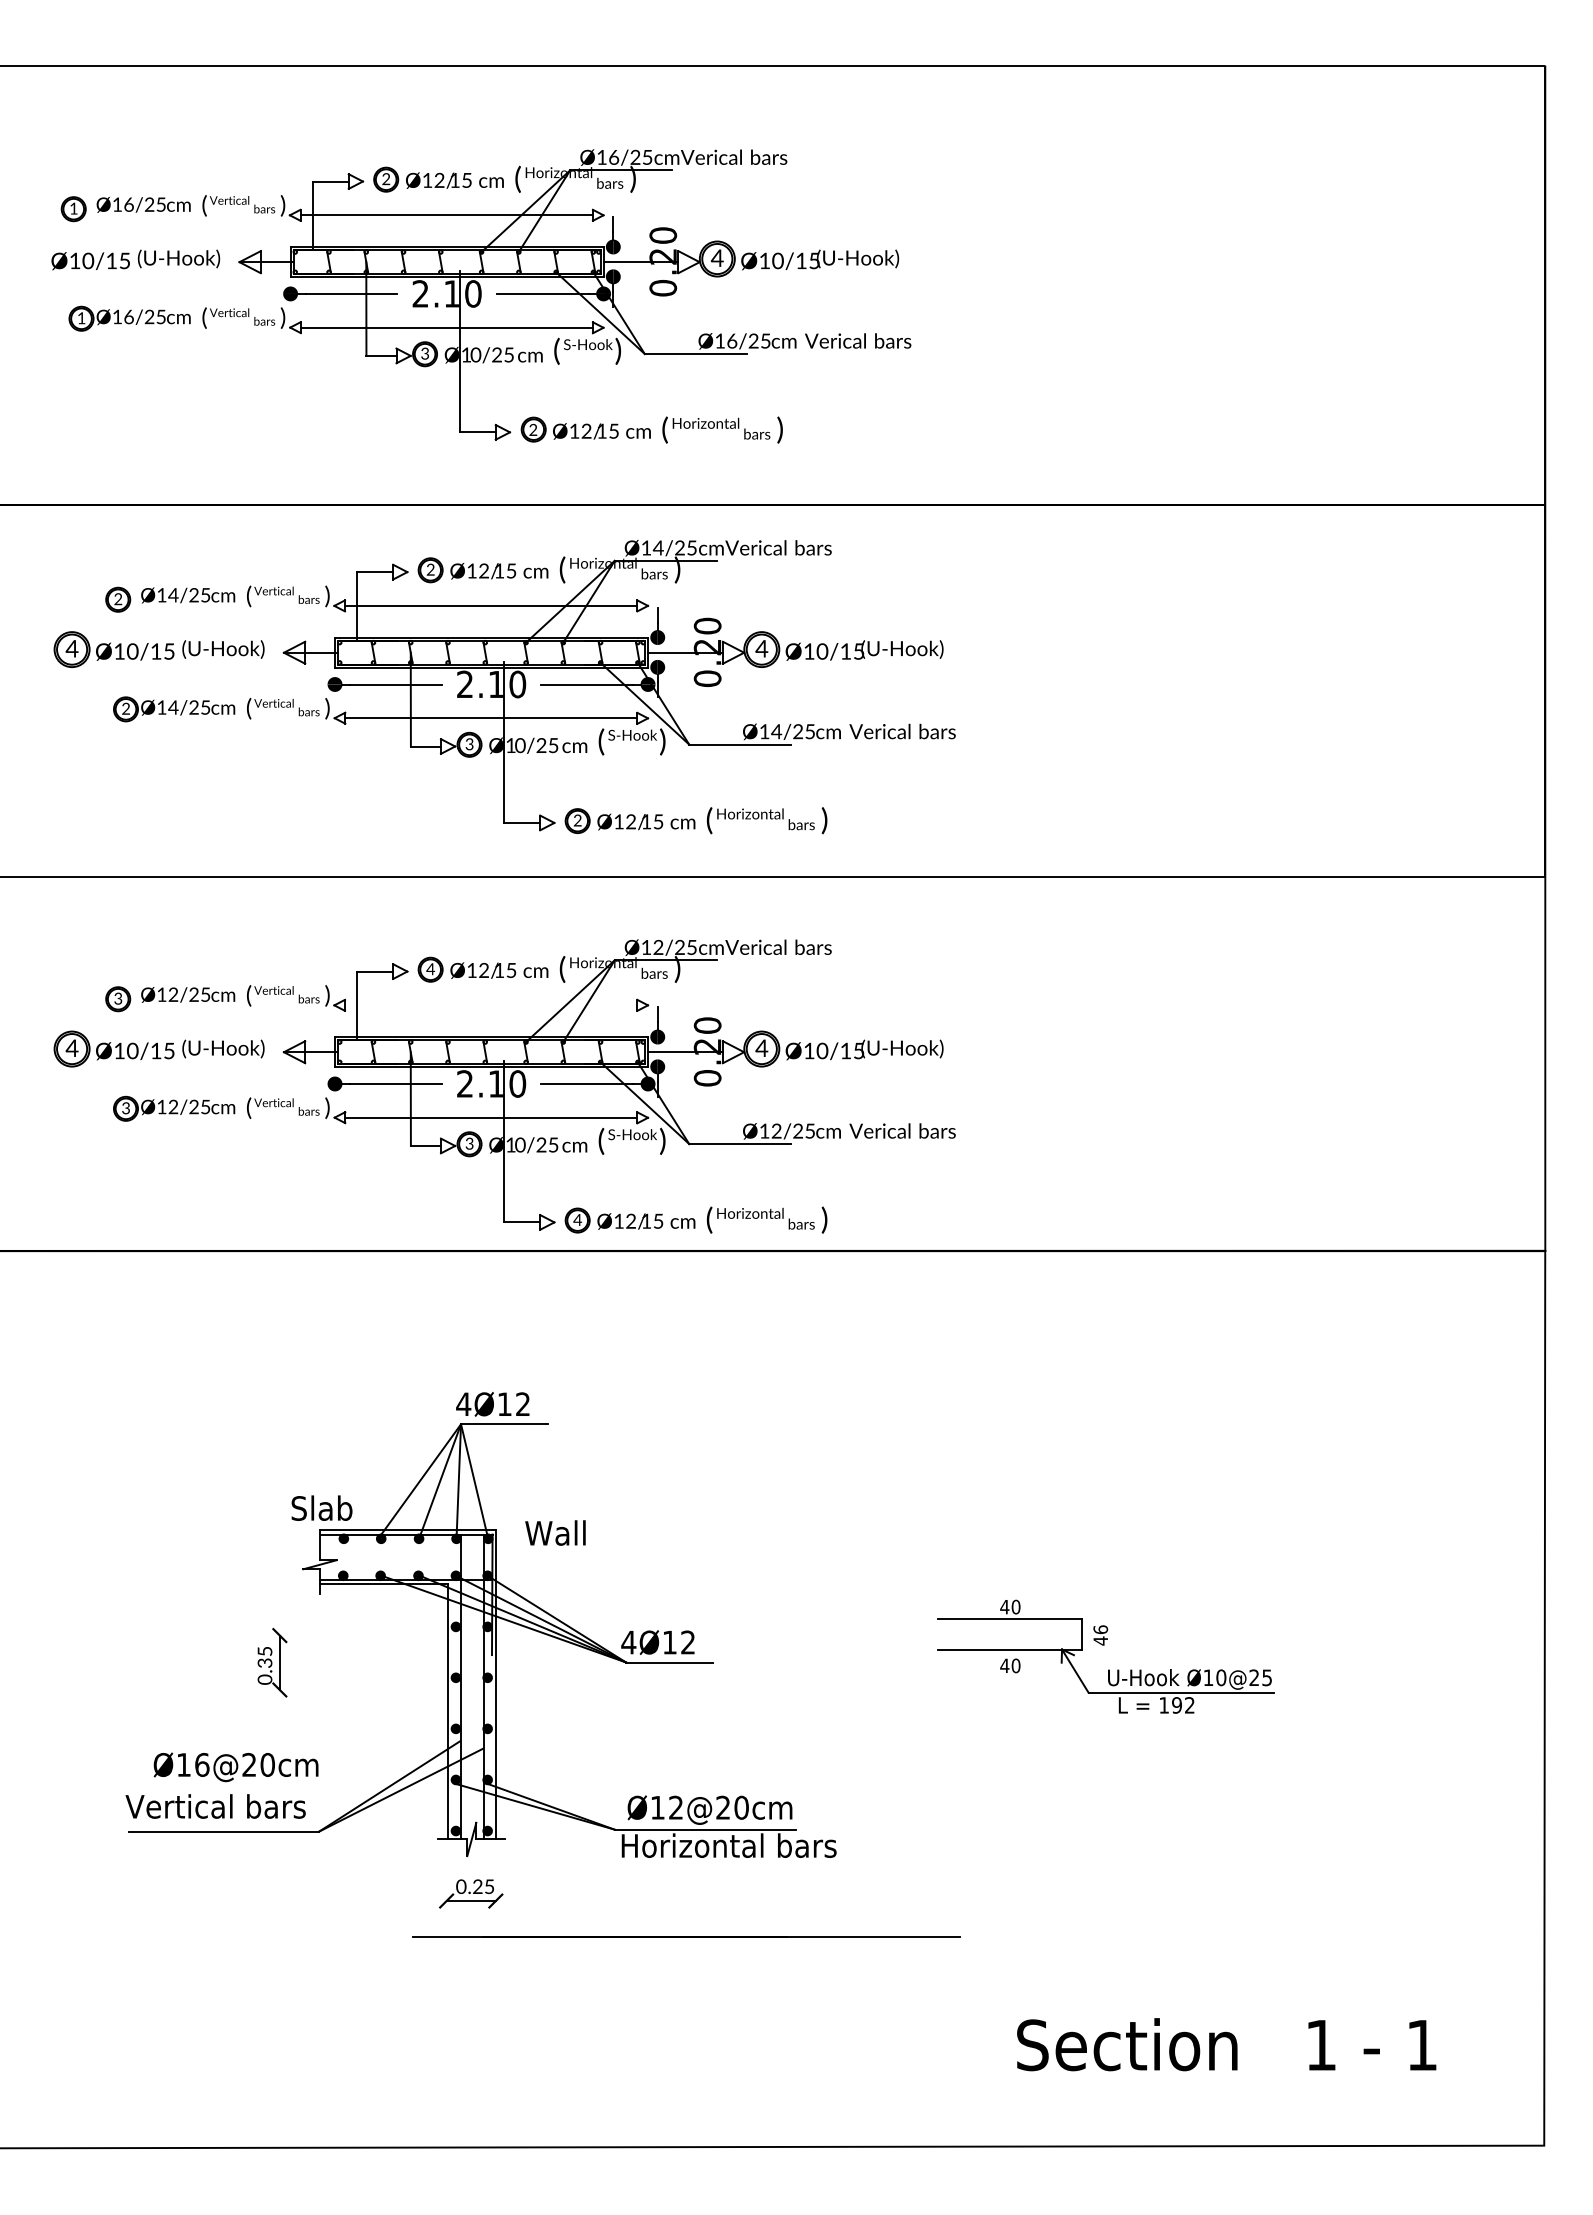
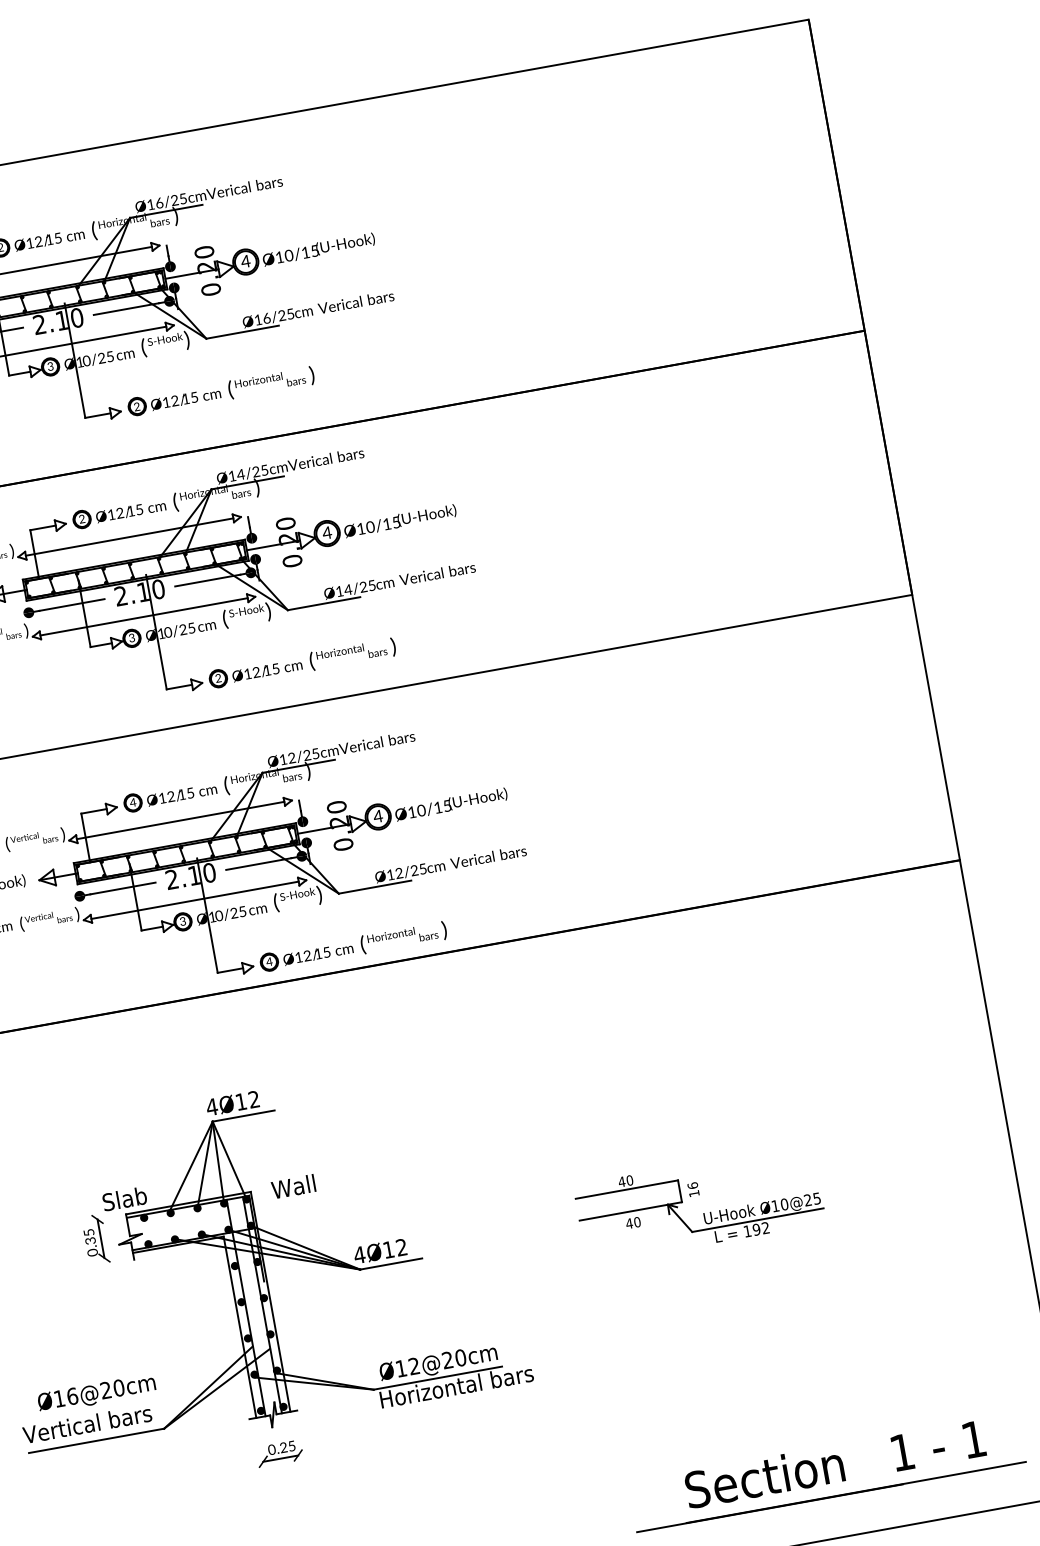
line: (491, 1005) -> (180, 820), added
text: (1100, 1640) -> (694, 1193), 46 -> 16
part: (272, 1662) -> (95, 1239), moved
line: (686, 1936) -> (831, 1496), moved

